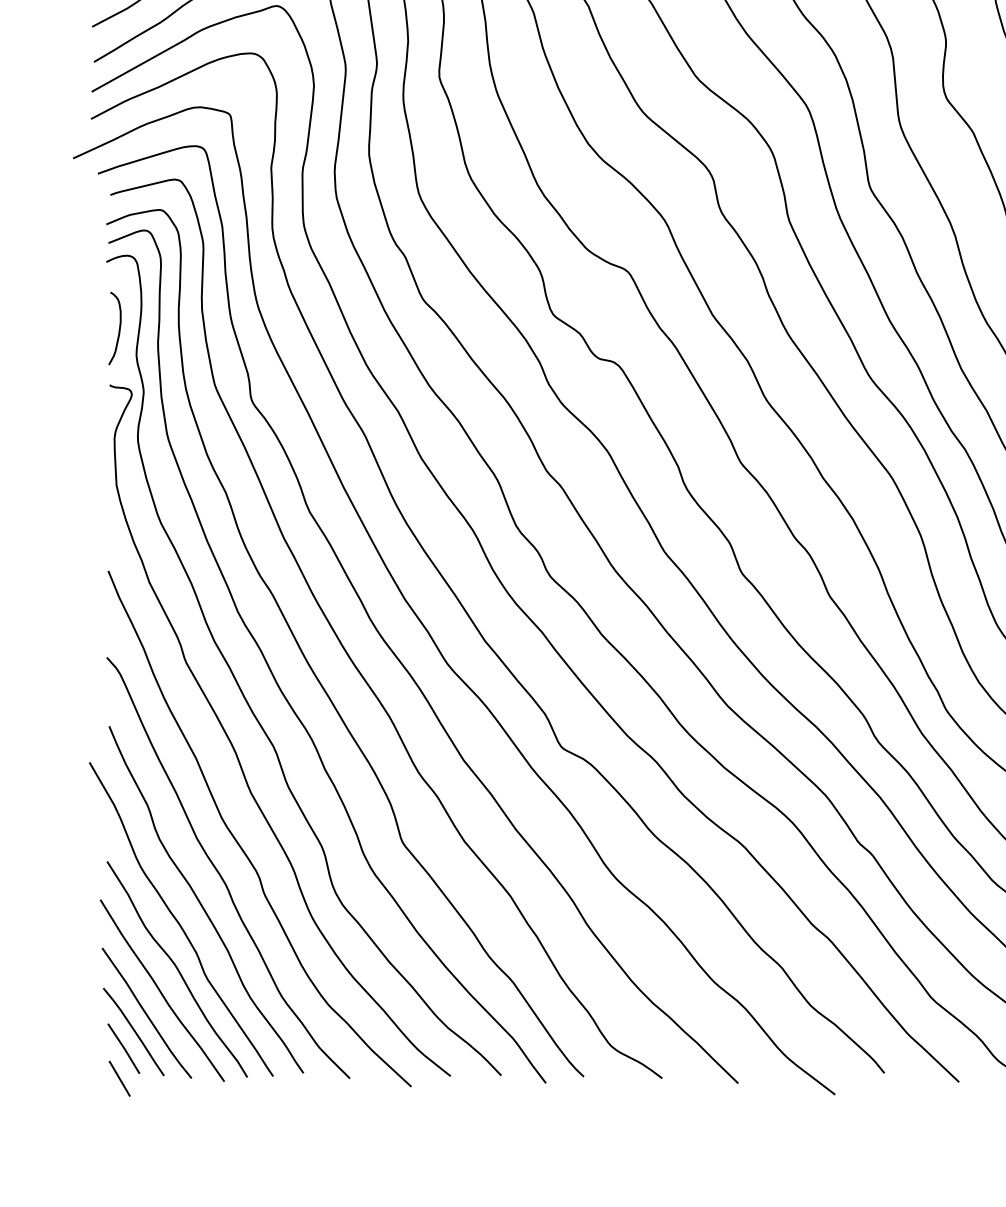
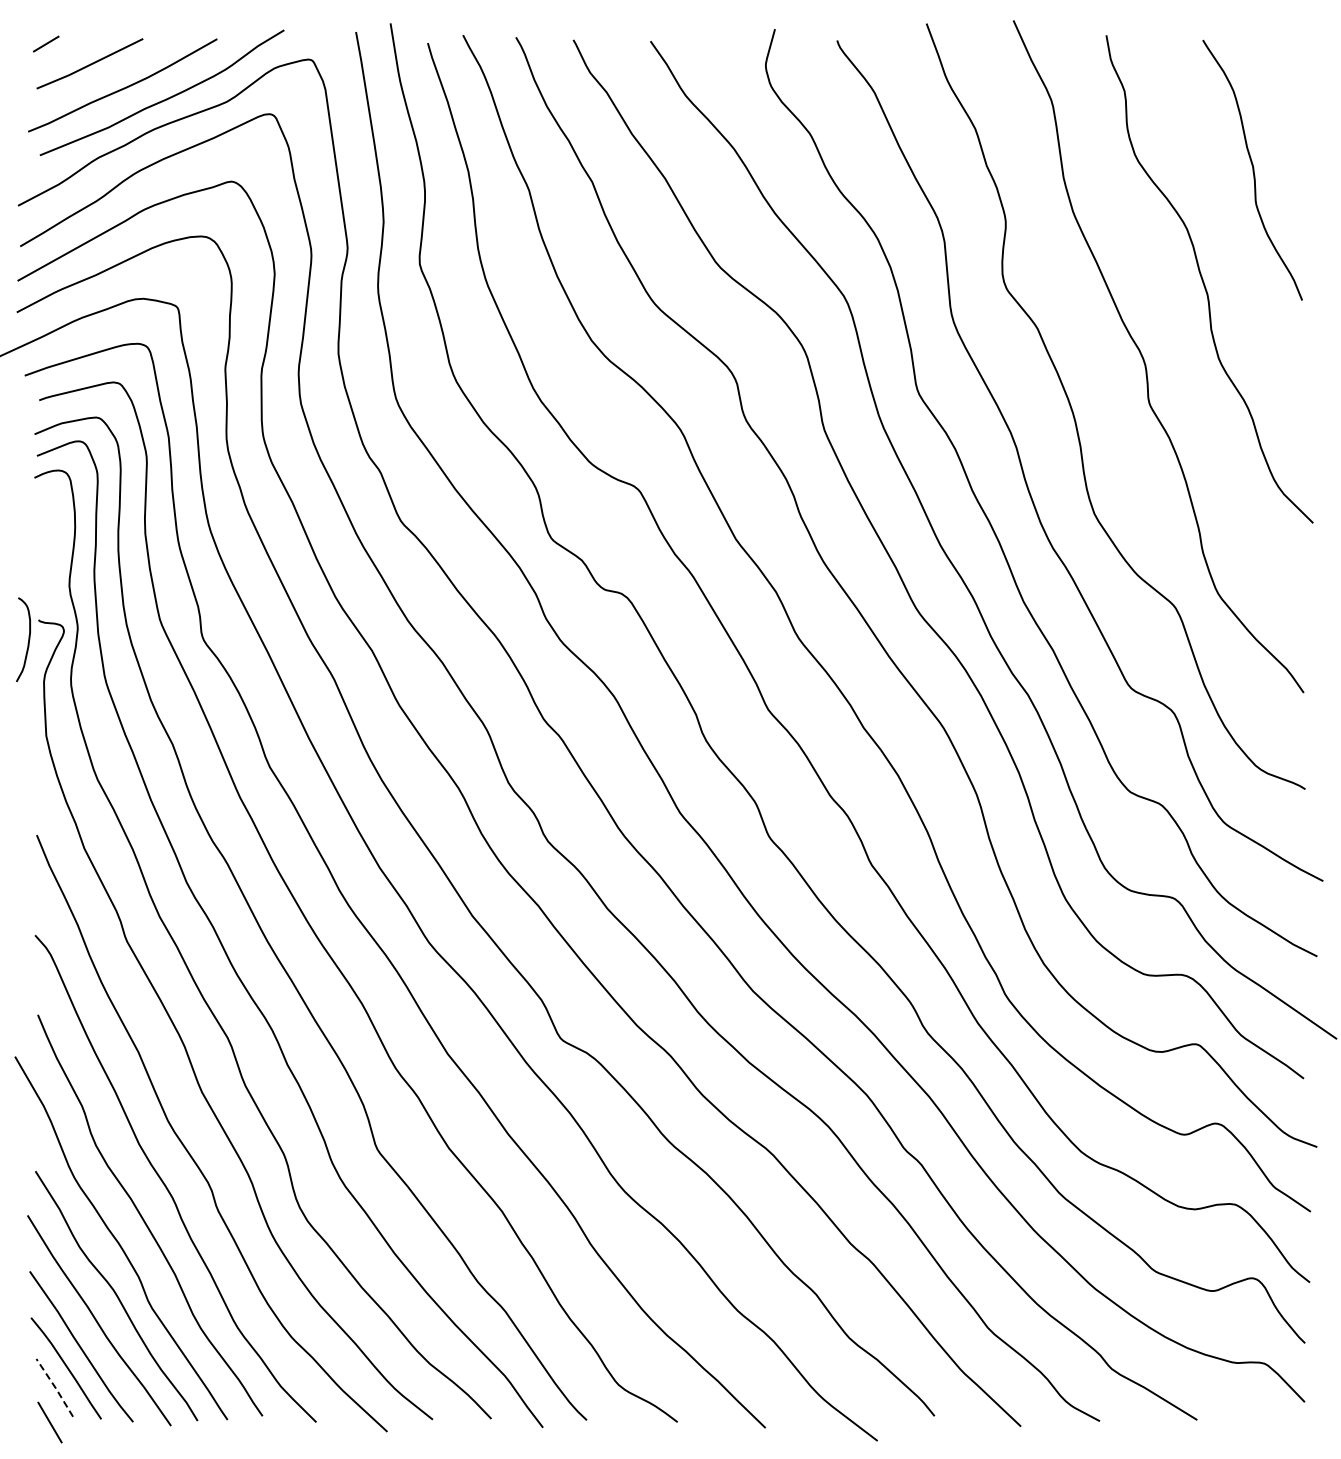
curve: (119, 328) -> (28, 639), moved
line: (124, 1048) -> (55, 1387), solid -> dashed

